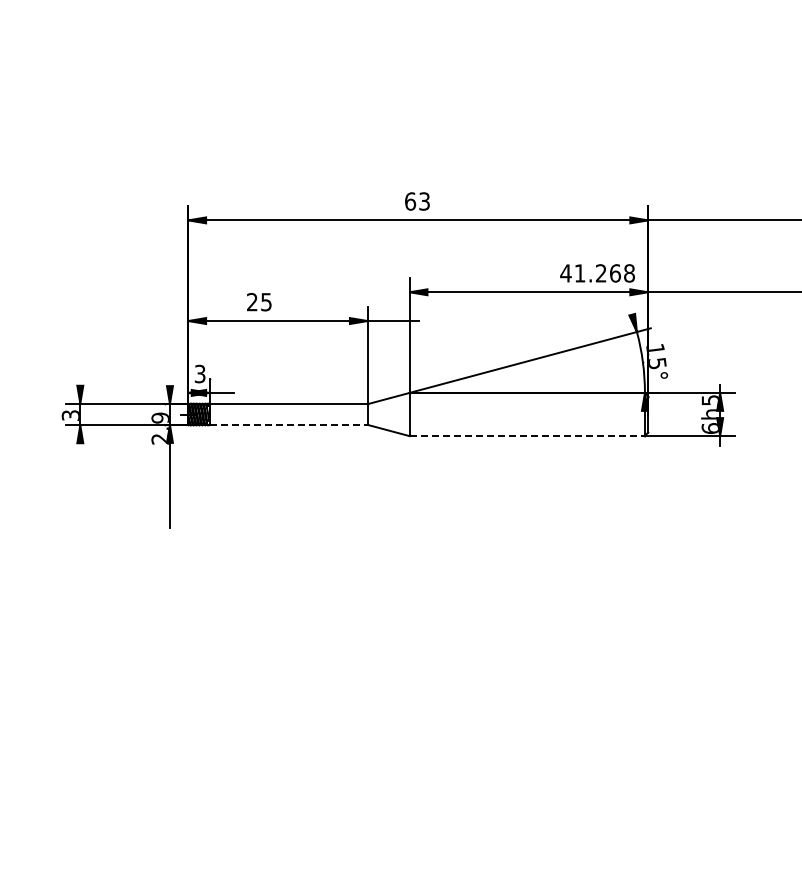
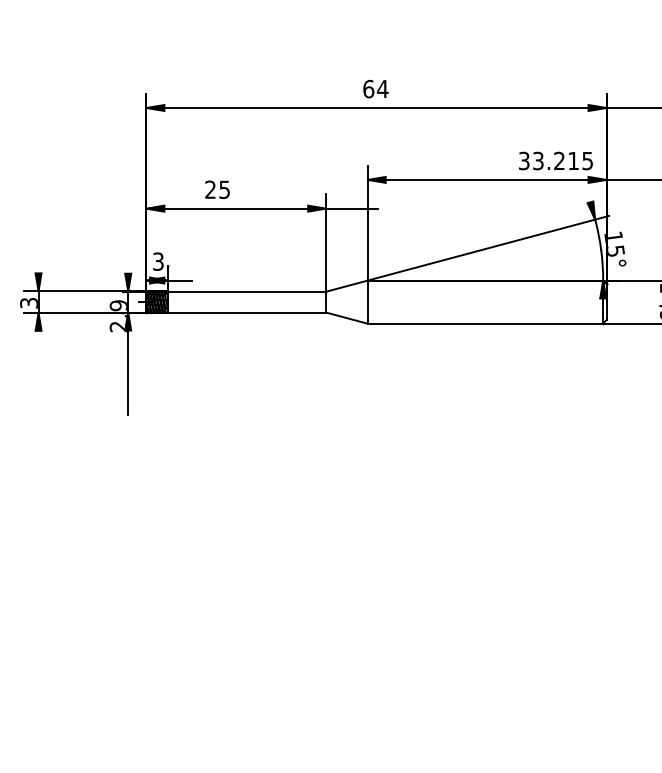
text: (424, 201) -> (382, 89), 63 -> 64
text: (597, 273) -> (555, 161), 41.268 -> 33.215
line: (289, 424) -> (247, 312), dashed -> solid
line: (527, 436) -> (485, 324), dashed -> solid

